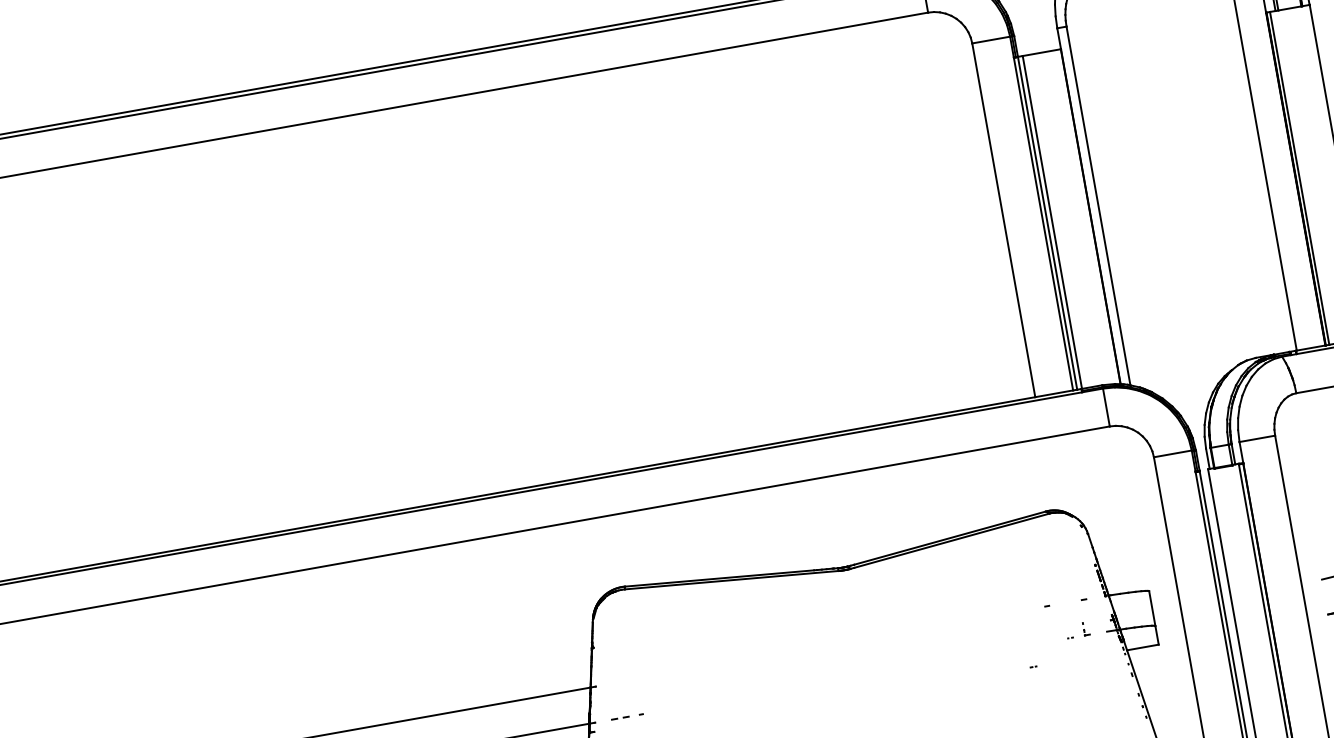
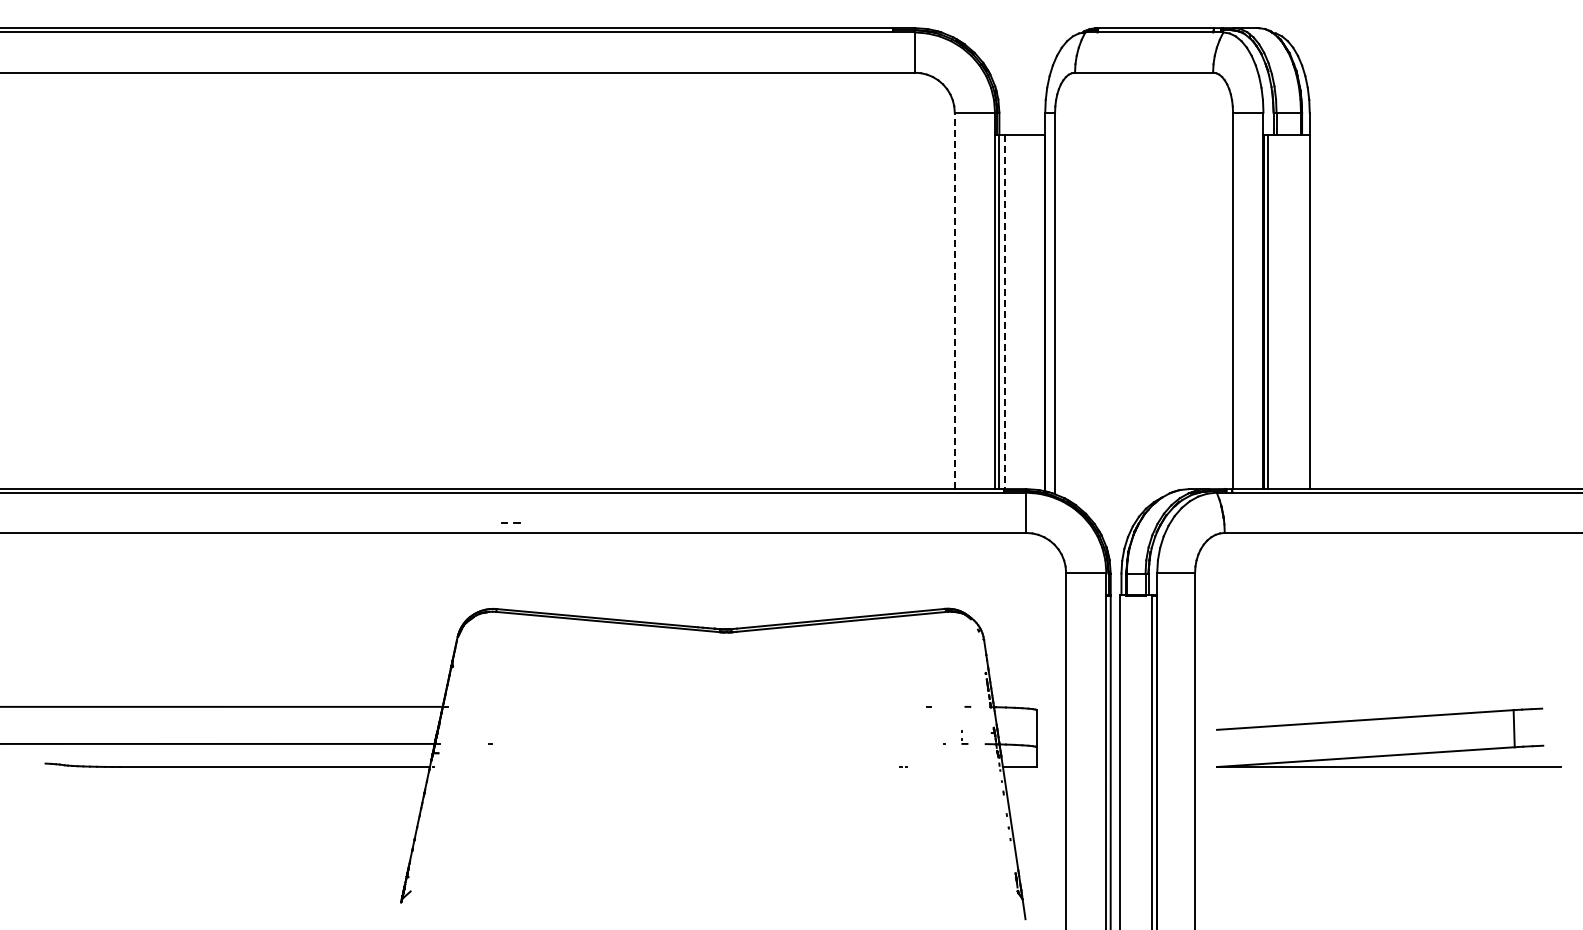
line: (1003, 220) -> (954, 300), solid -> dashed
line: (1052, 222) -> (1004, 312), solid -> dashed
line: (617, 718) -> (507, 522), moved

